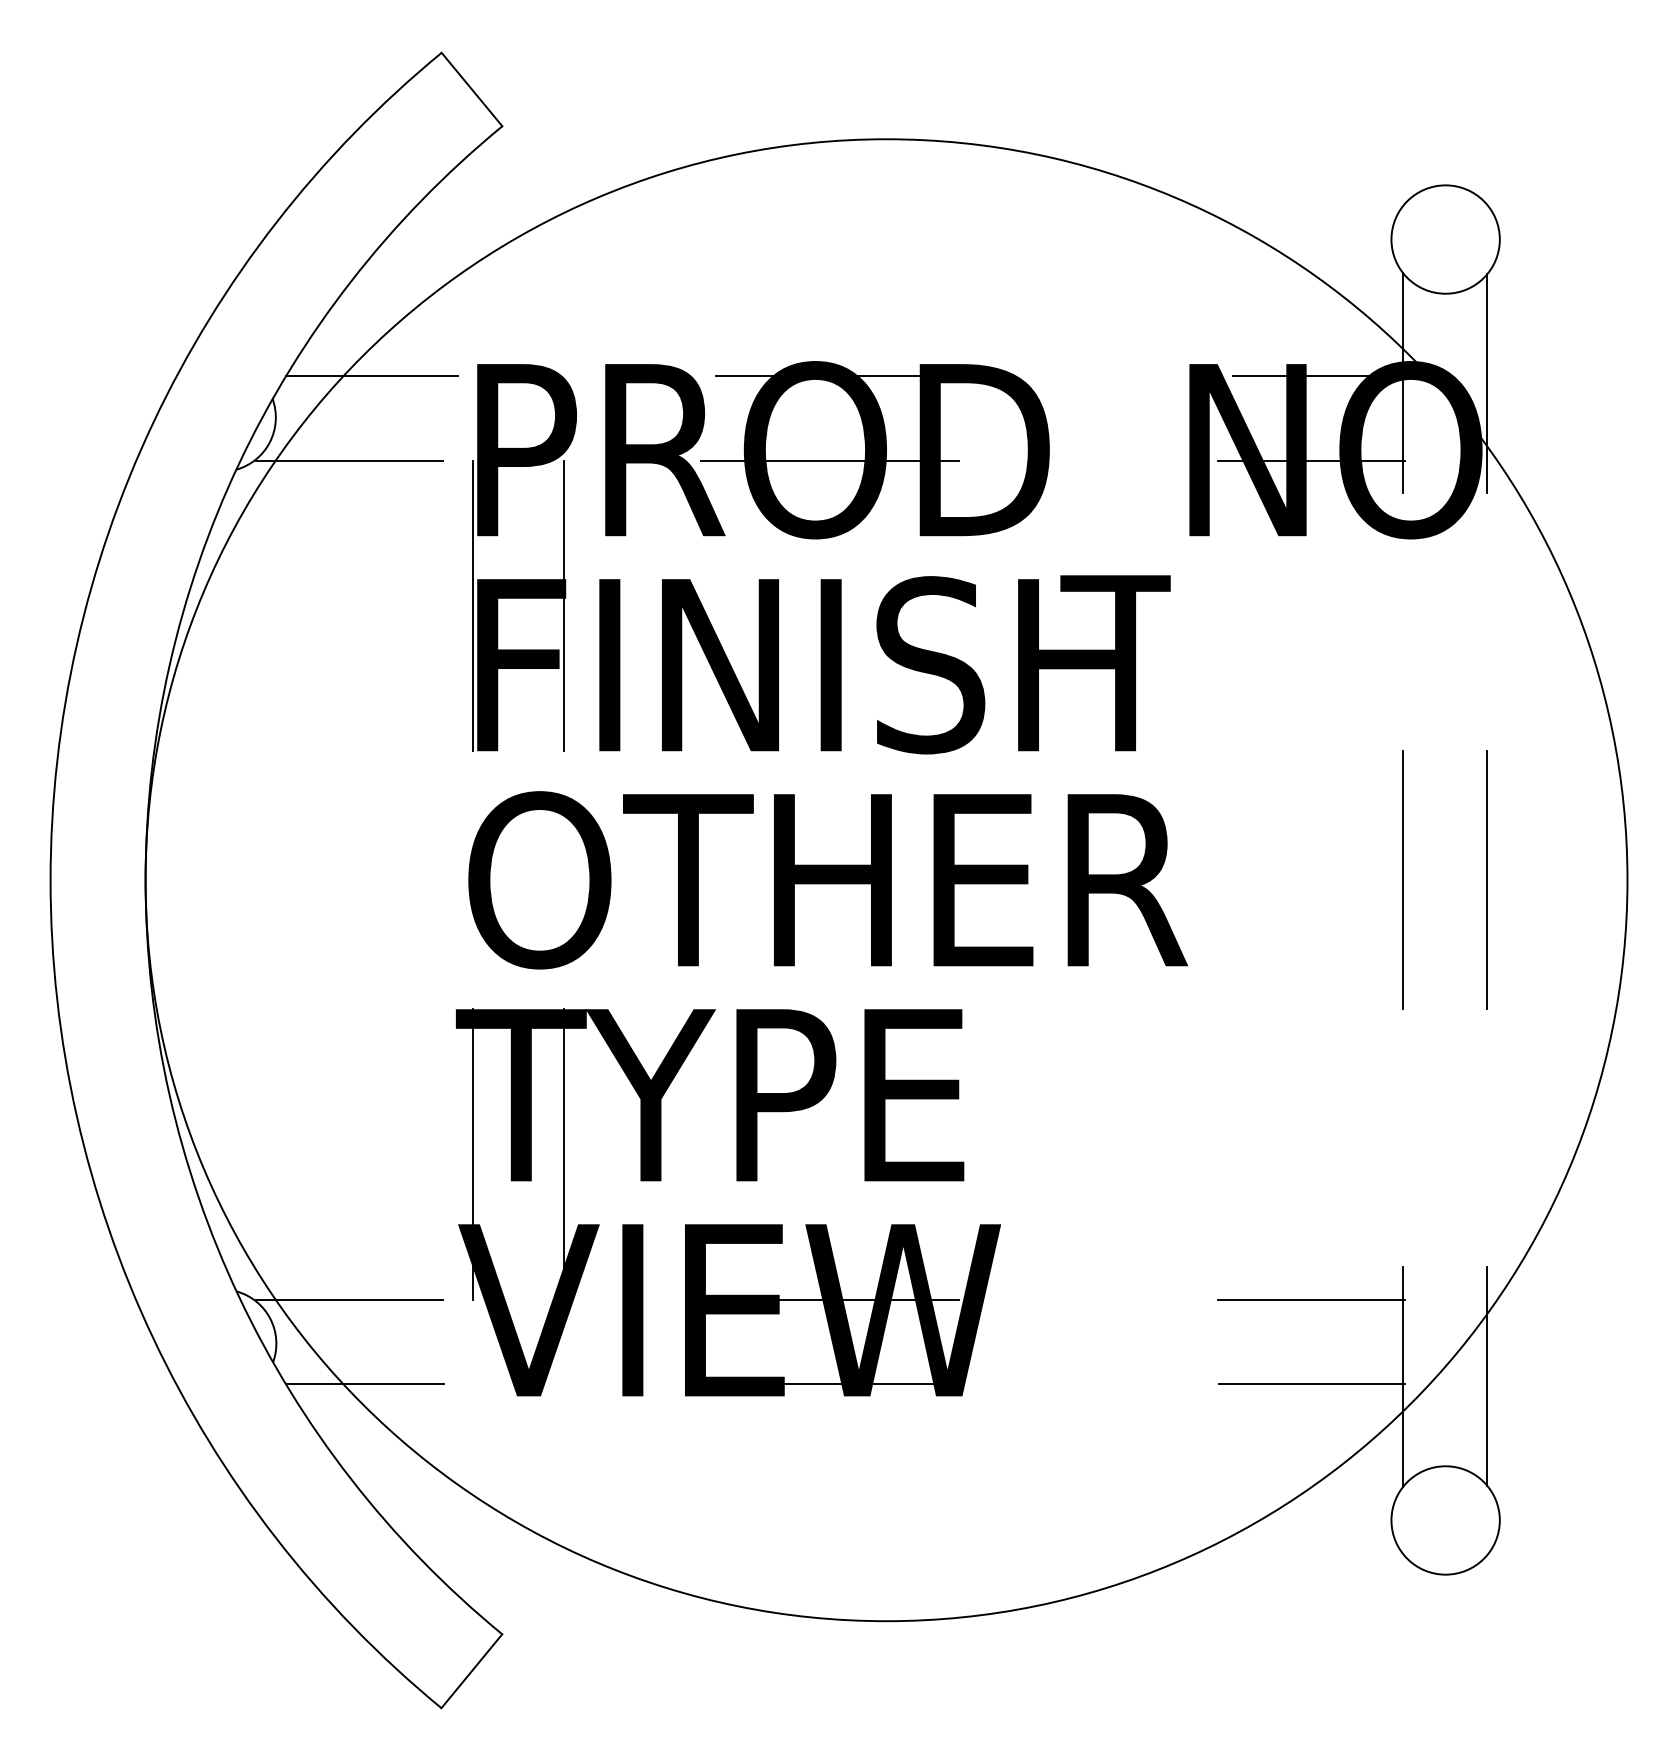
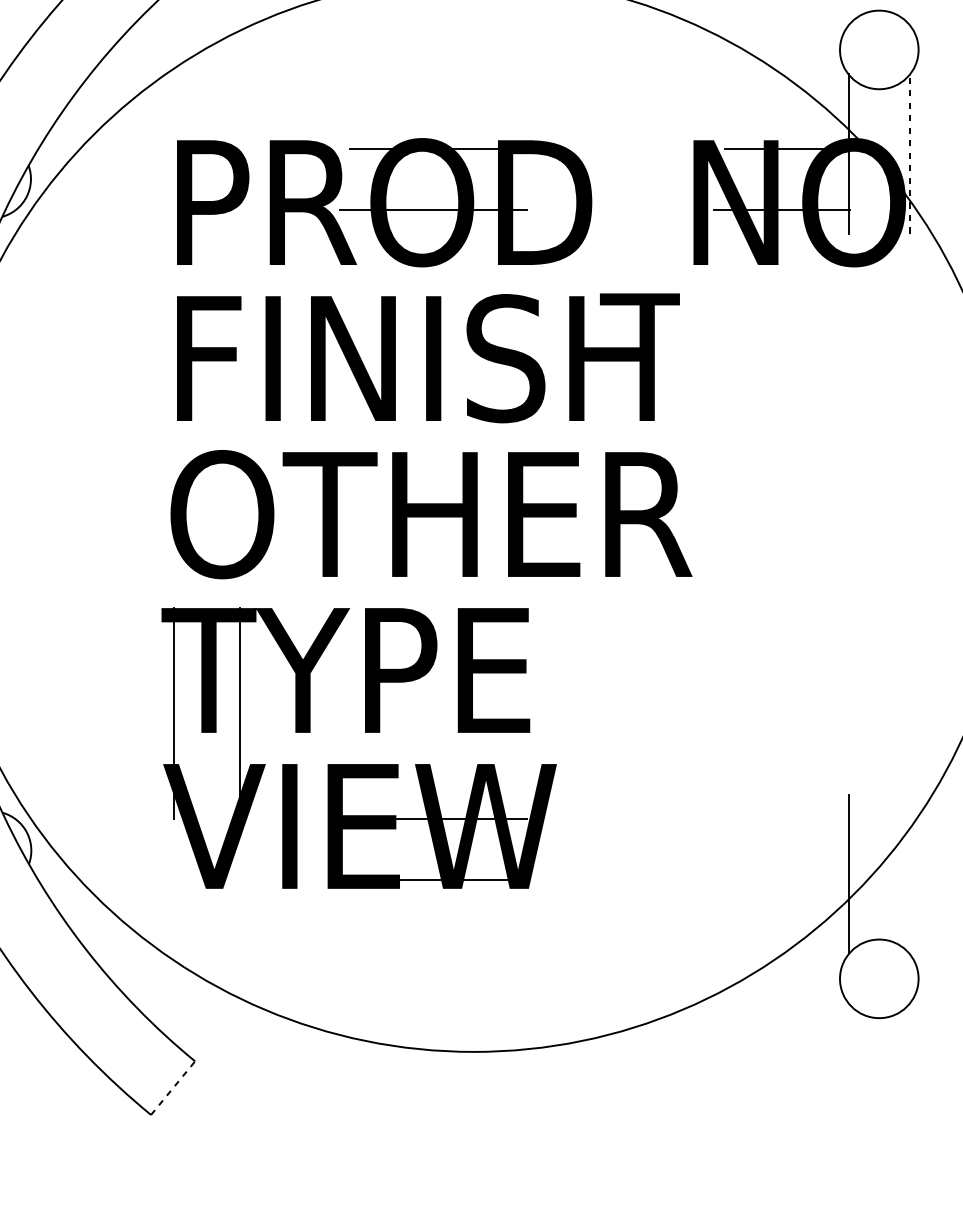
line: (372, 376) -> (101, 149), removed
line: (1487, 383) -> (909, 154), solid -> dashed
line: (349, 460) -> (84, 210), removed
line: (473, 605) -> (174, 315), removed
line: (564, 605) -> (240, 315), removed
line: (1403, 879) -> (848, 514), removed
line: (1487, 879) -> (909, 514), removed
line: (349, 1299) -> (84, 818), removed
line: (1310, 1299) -> (781, 818), removed
line: (1487, 1376) -> (909, 874), removed
line: (364, 1384) -> (95, 880), removed
line: (1311, 1384) -> (782, 880), removed
line: (471, 1671) -> (172, 1088), solid -> dashed

